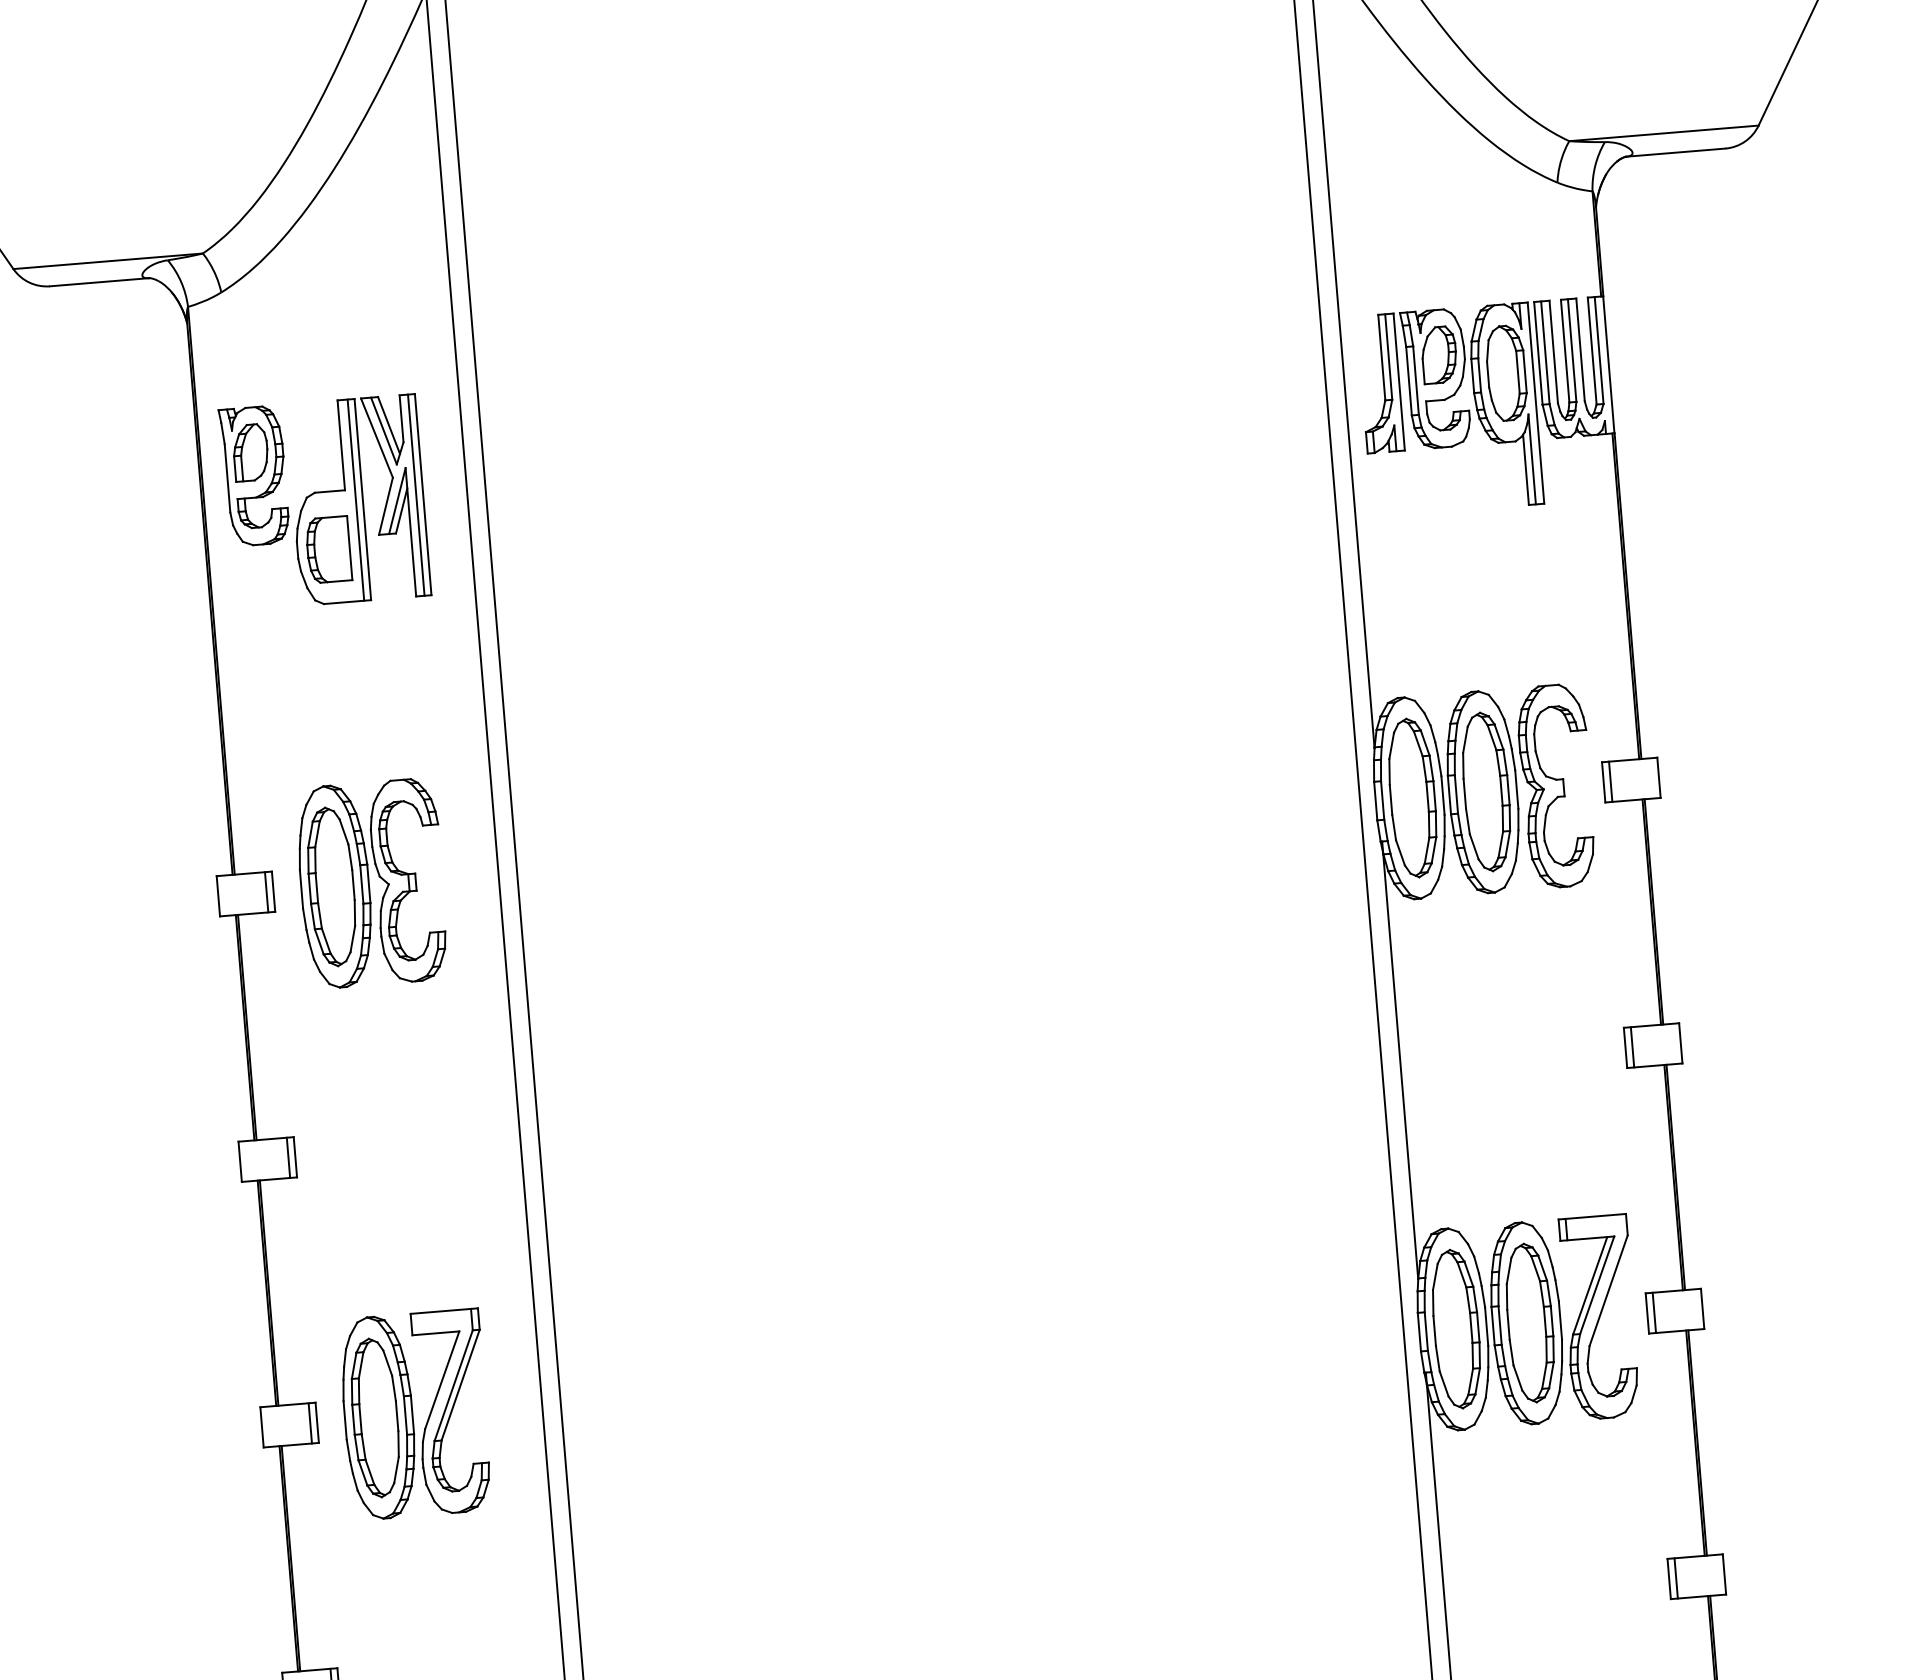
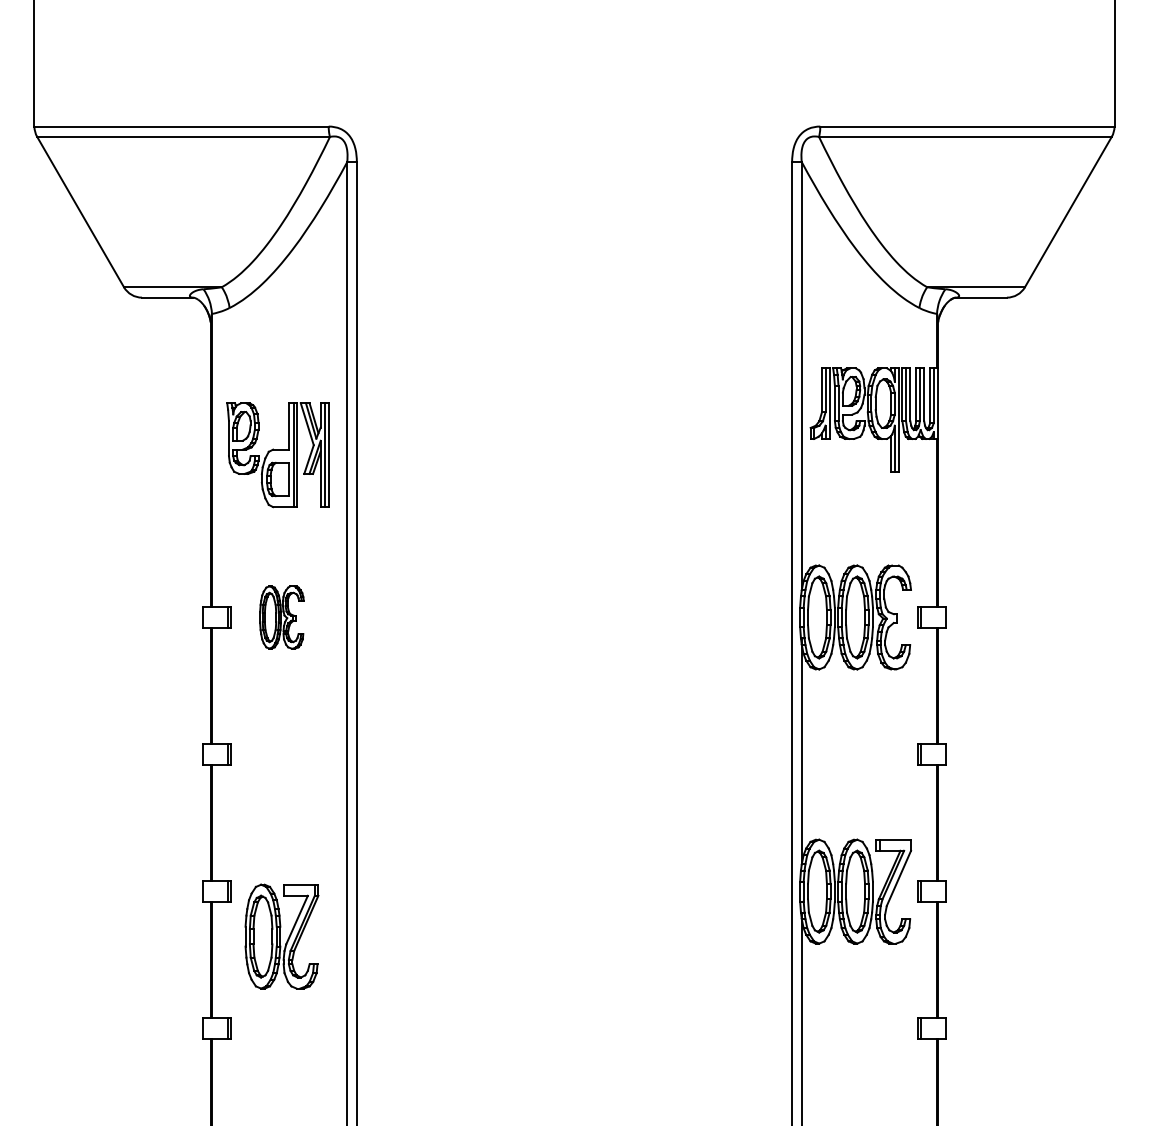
part: (324, 503) -> (277, 455), moved
part: (371, 883) -> (281, 617), size x0.6
part: (414, 1414) -> (281, 936), moved

